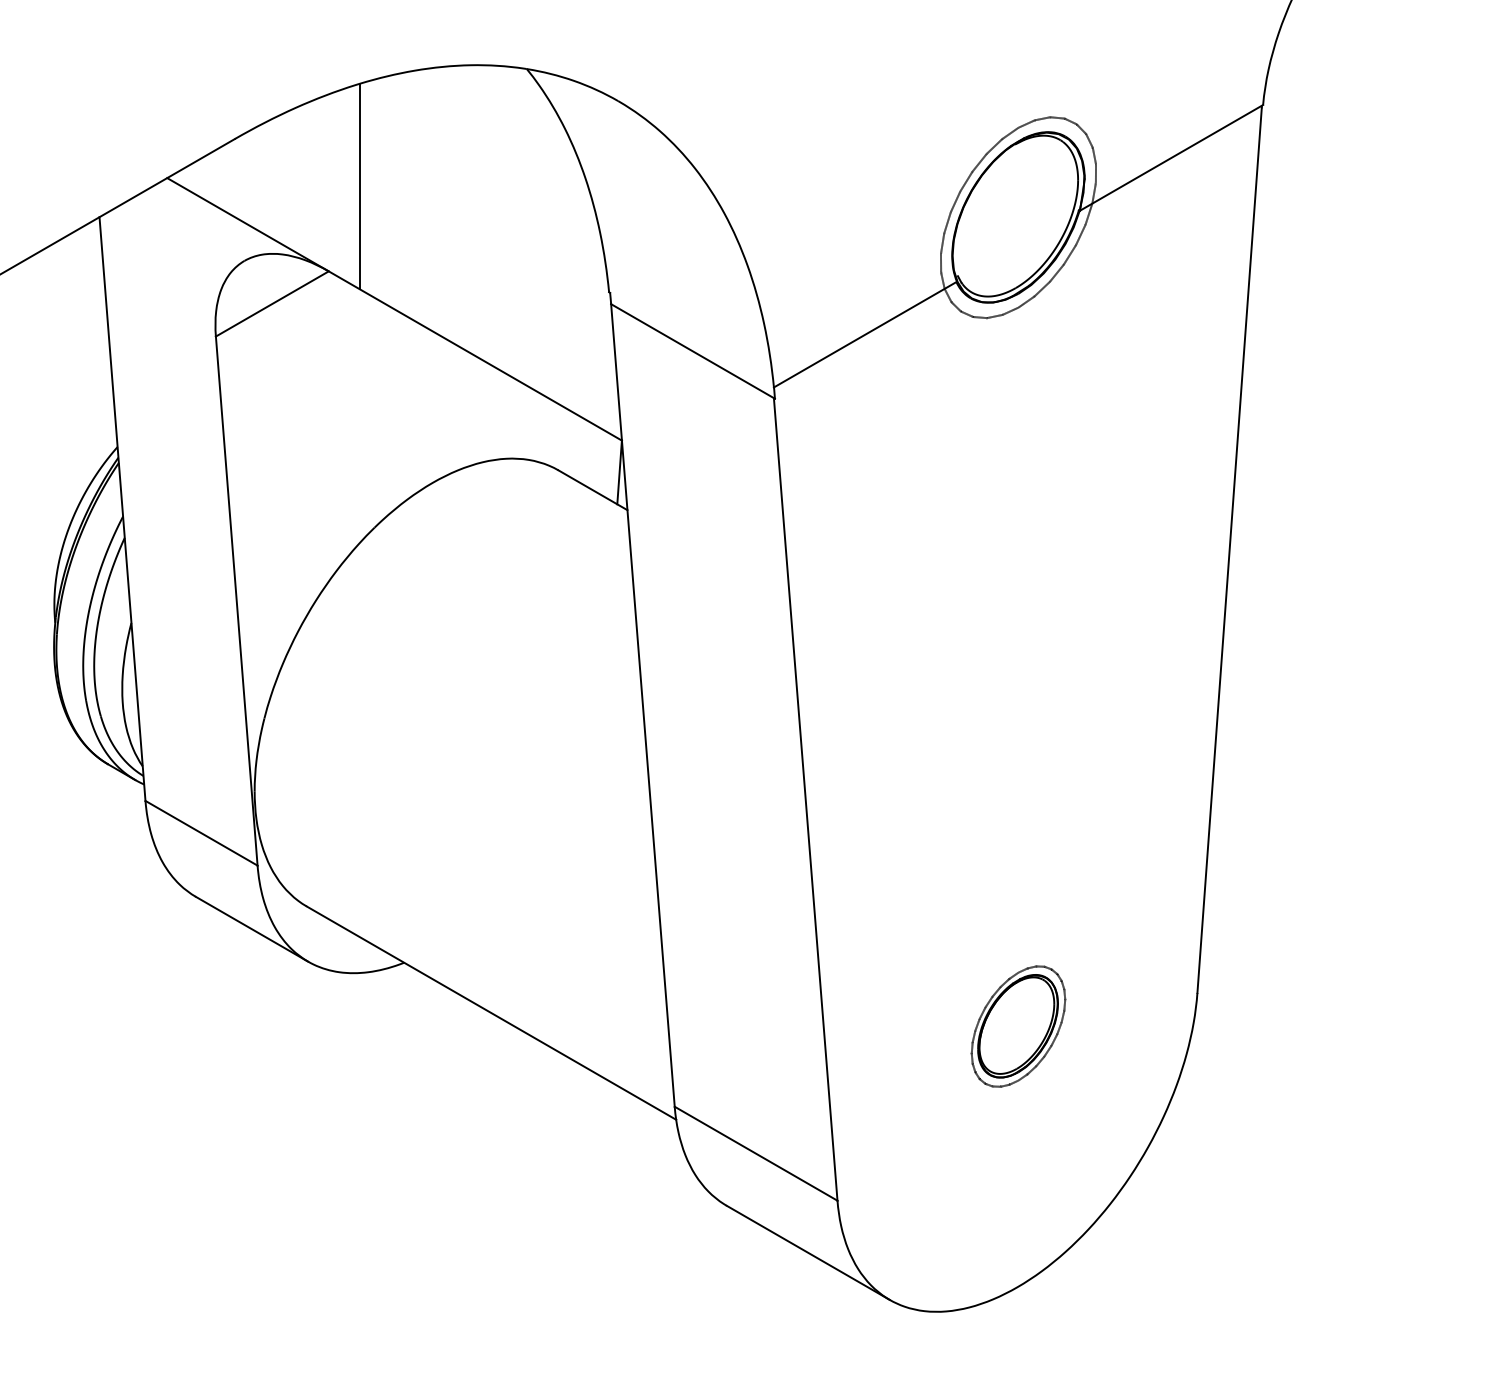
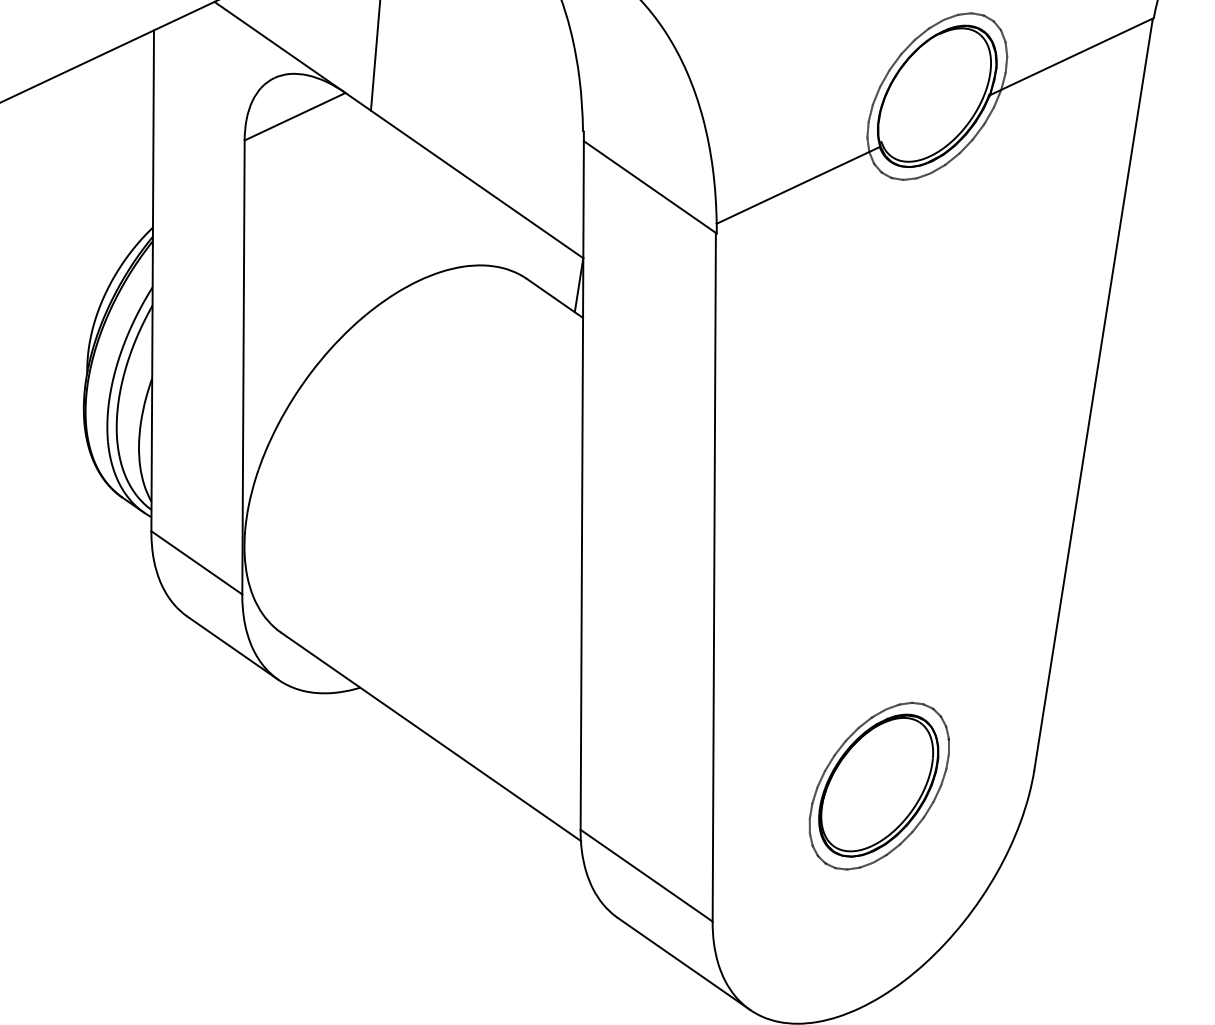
part: (1018, 1026) -> (879, 786), size x1.67

